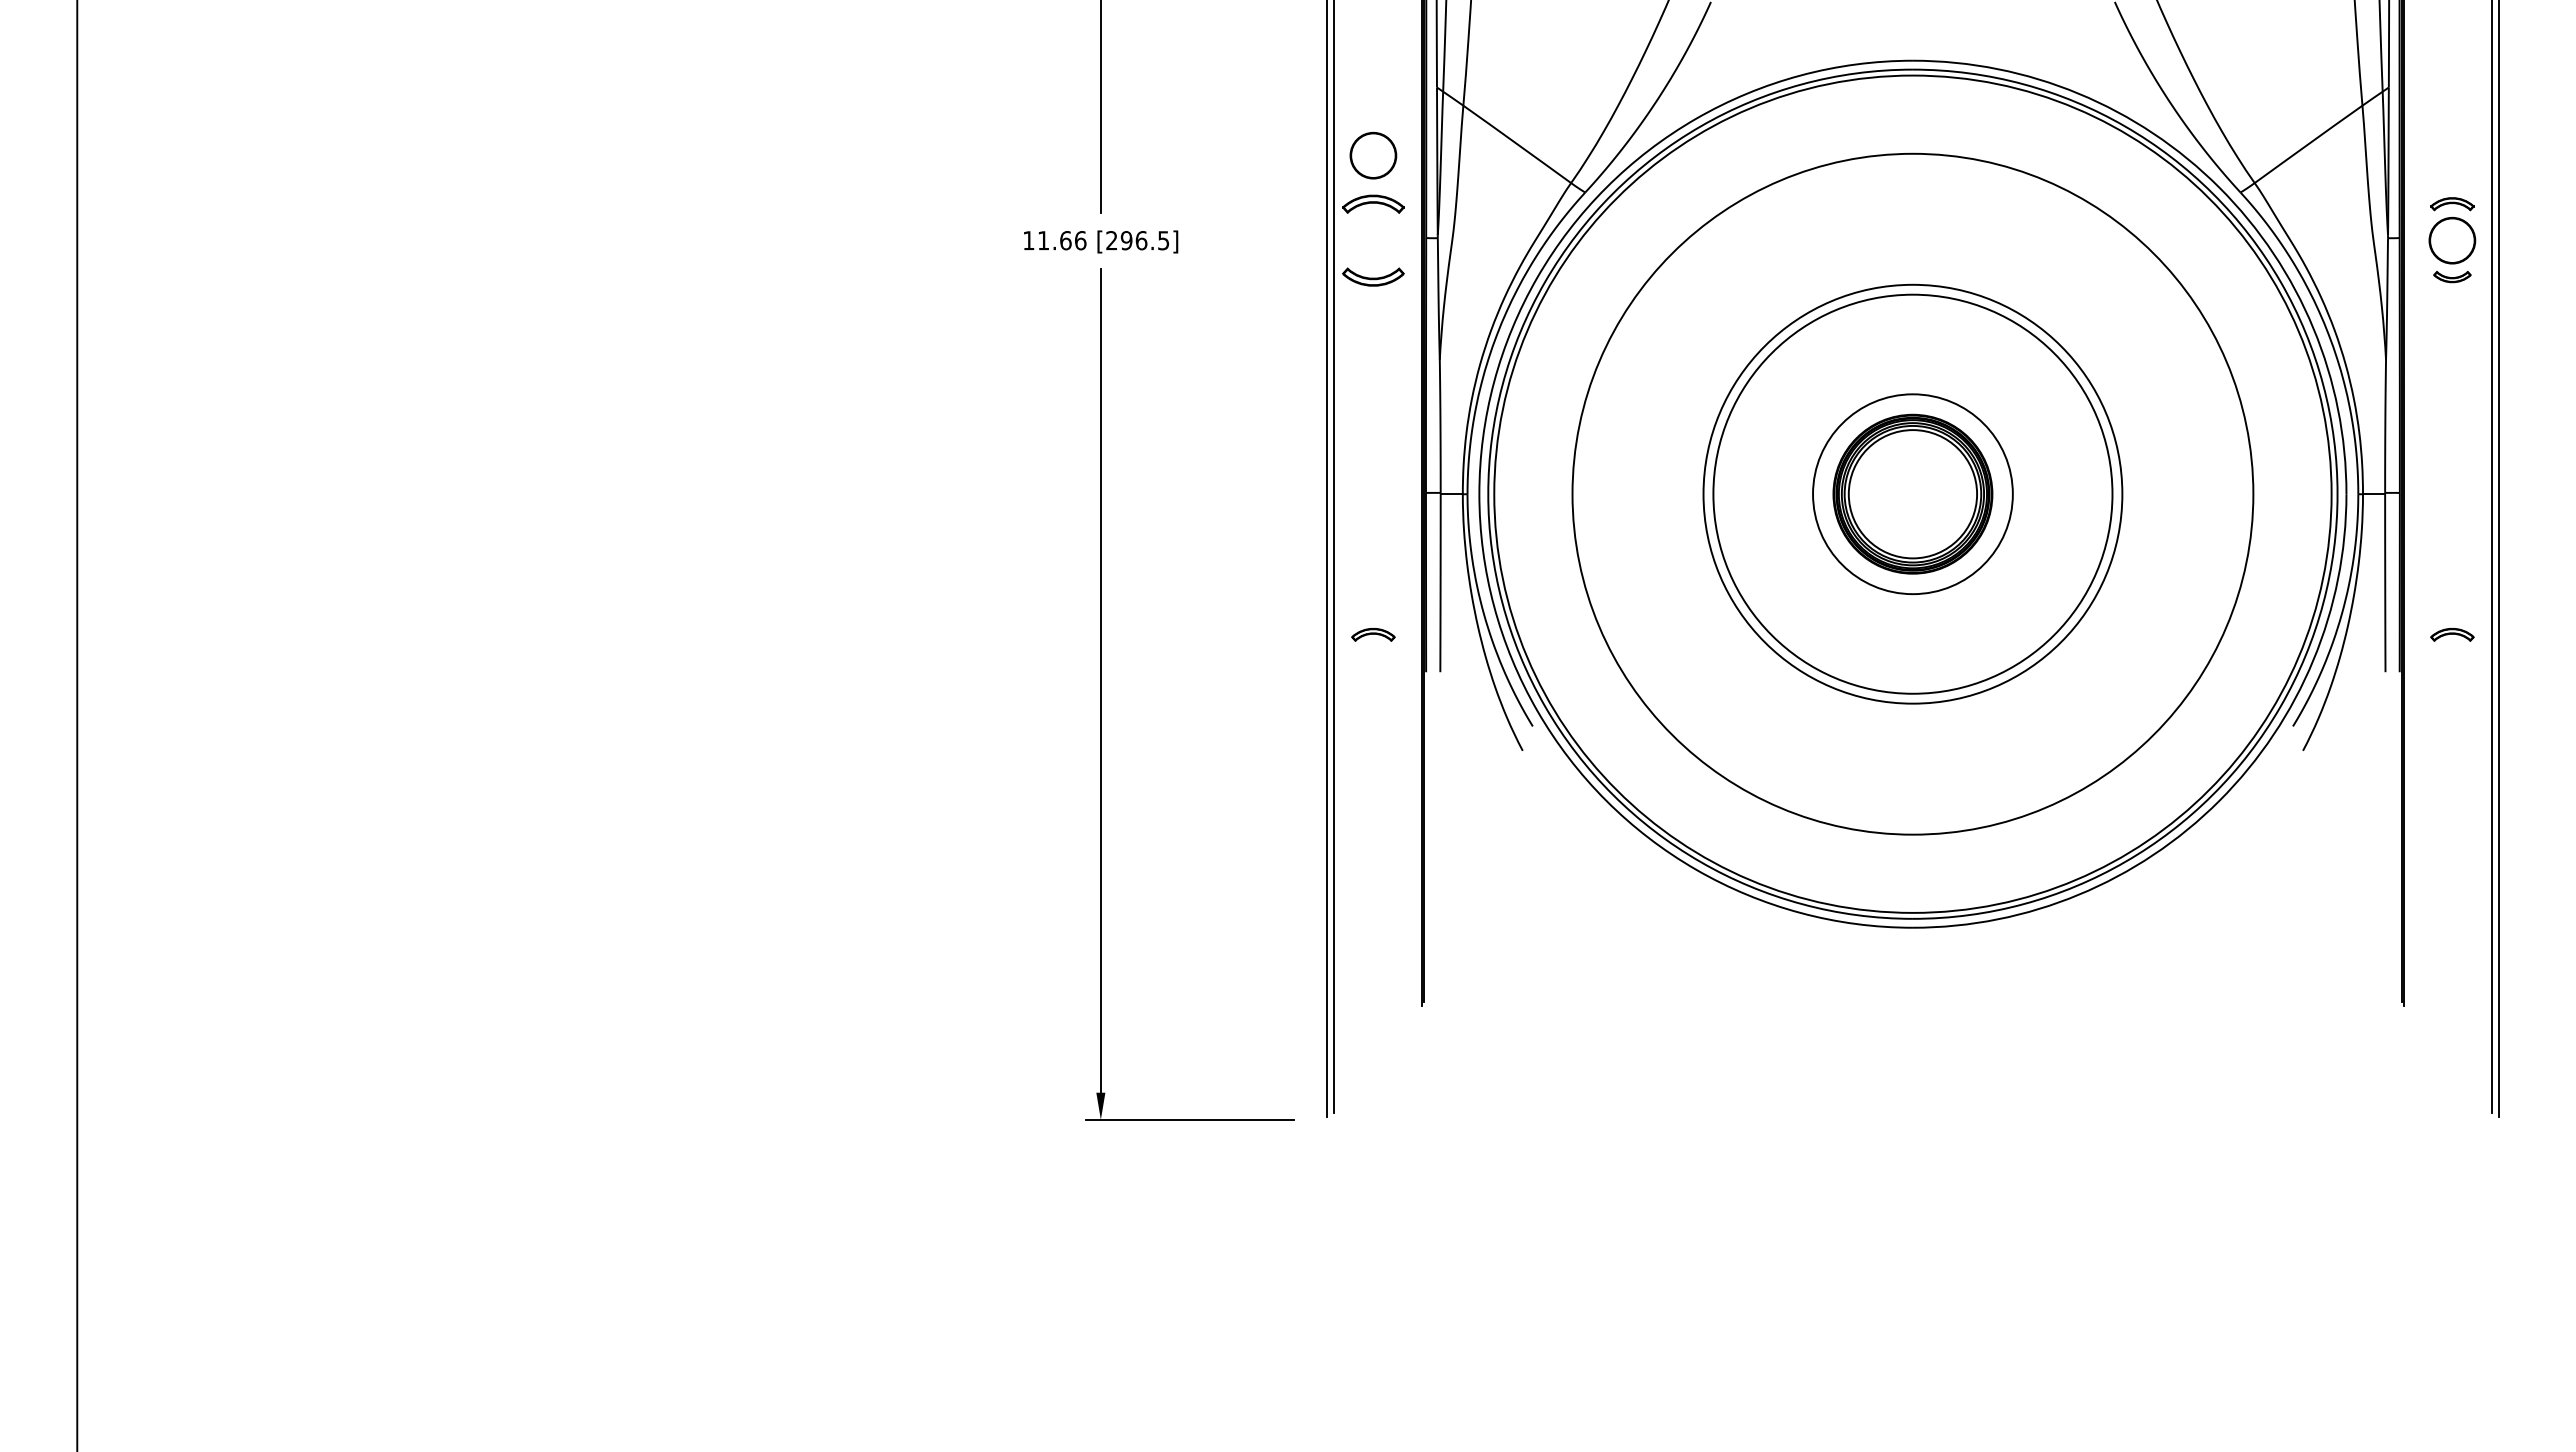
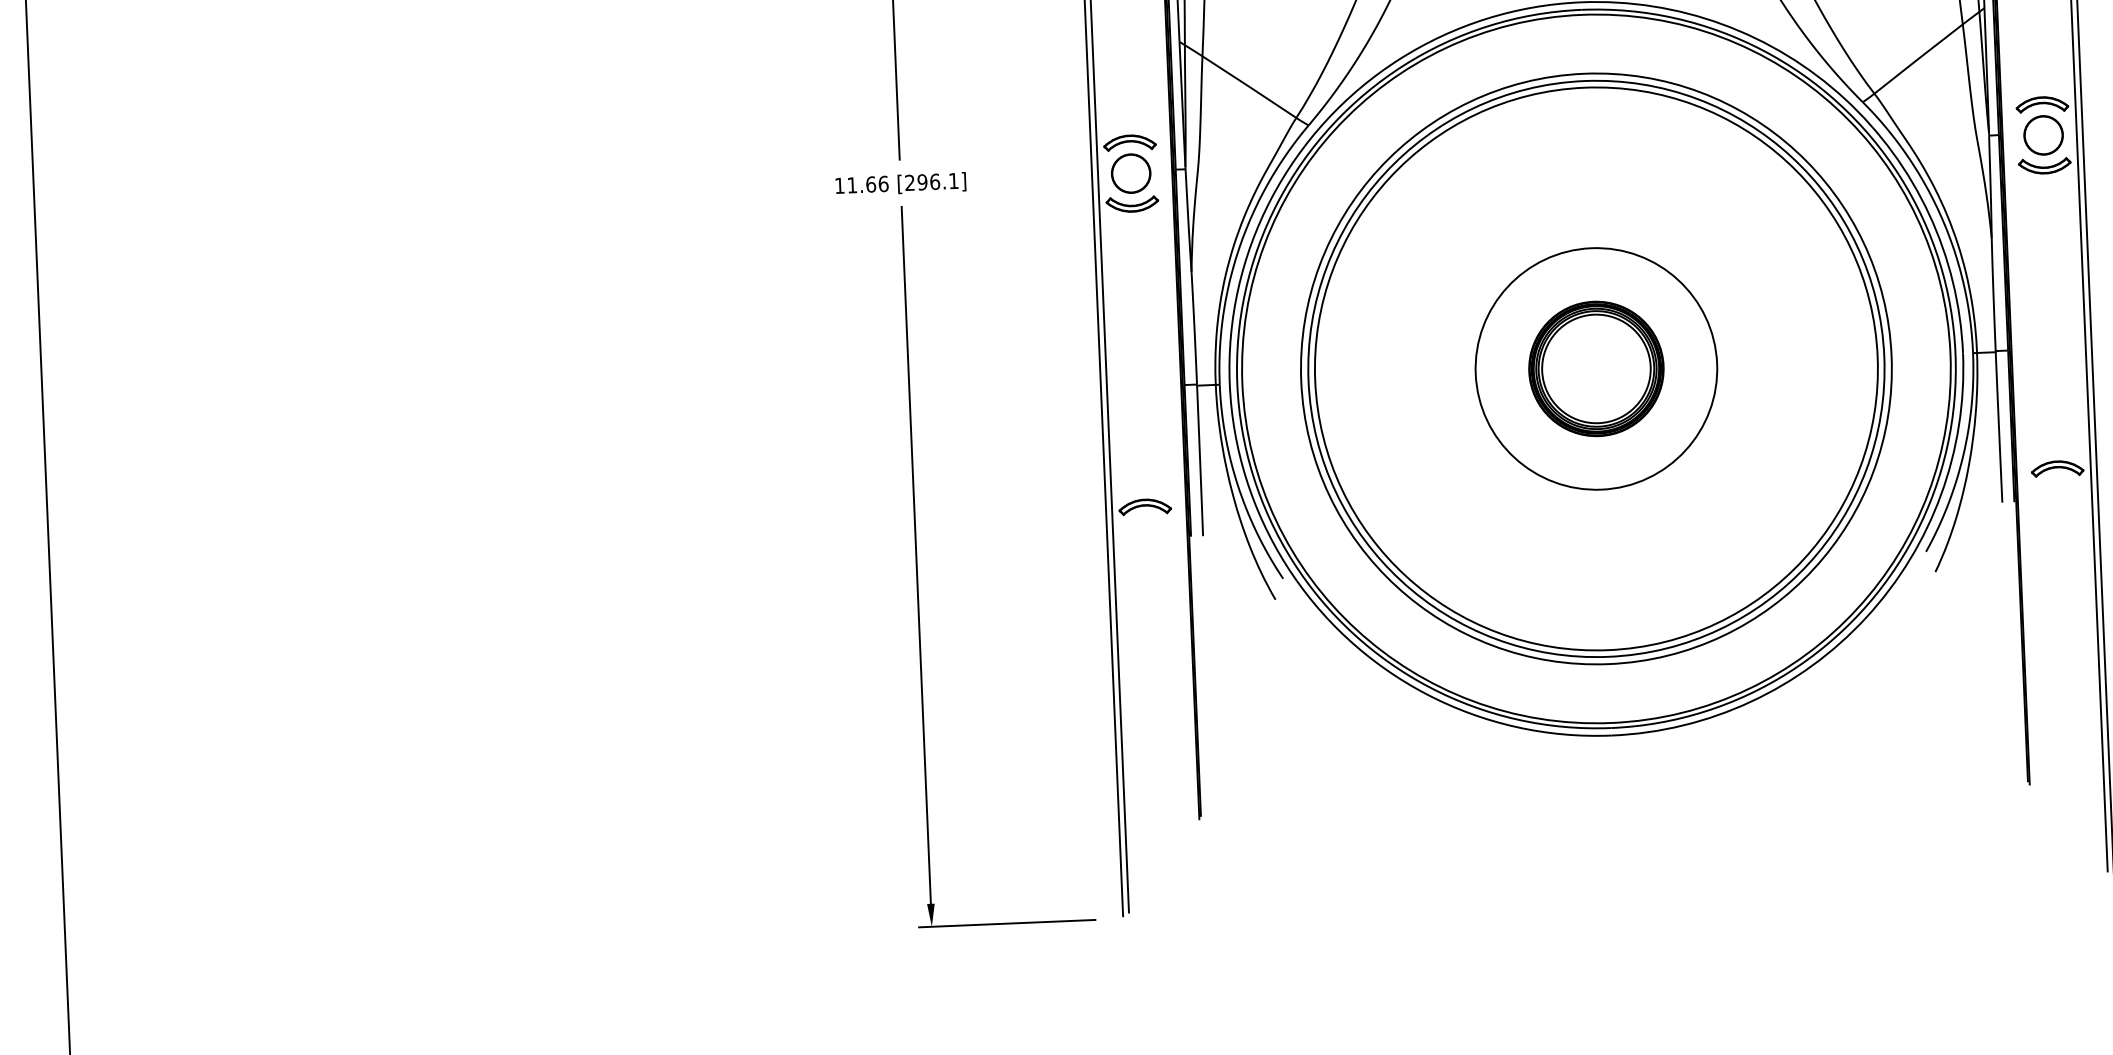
part: (1373, 155) -> (1131, 173), moved
part: (2452, 203) -> (2042, 103), size x1.43
text: (1163, 240) -> (953, 180), [296.5] -> [296.1]
part: (2452, 276) -> (2044, 165), size x1.67
circle: (1912, 493) -> (1596, 368), size x1.43
circle: (1912, 493) -> (1596, 368), size x1.67
circle: (1912, 494) -> (1596, 369), size x1.67
part: (1373, 634) -> (1145, 506), size x1.43
part: (2452, 634) -> (2057, 468), size x1.43

